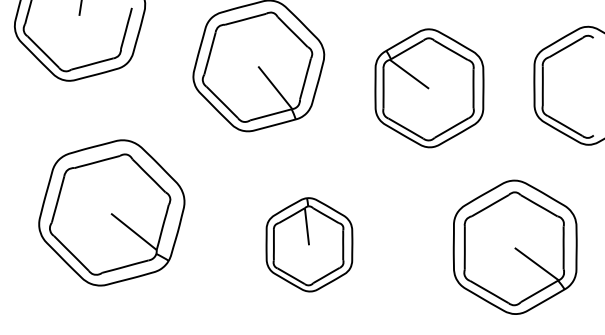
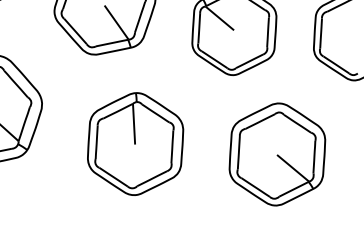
part: (309, 244) -> (135, 143), size x1.43
part: (514, 246) -> (276, 153), moved

